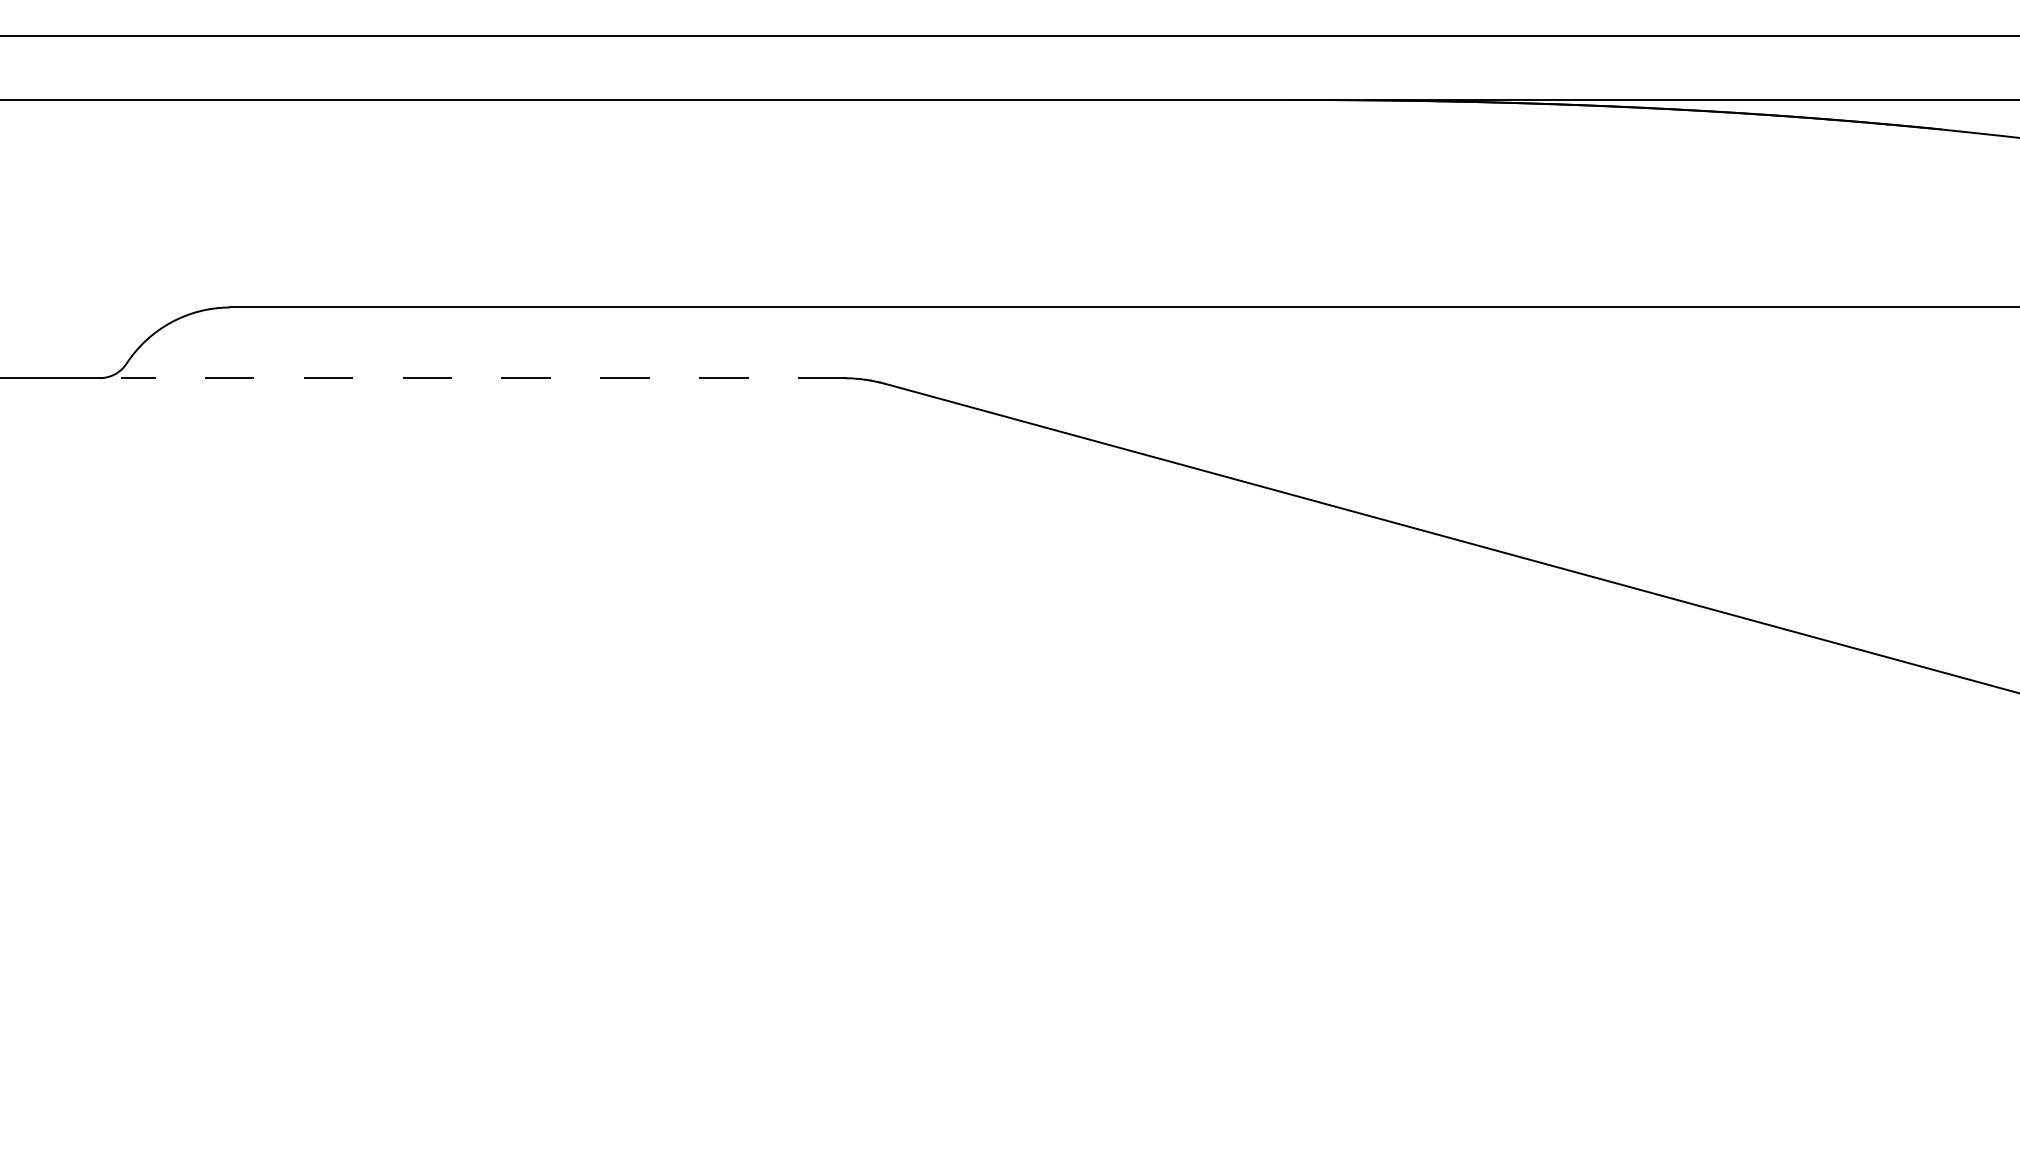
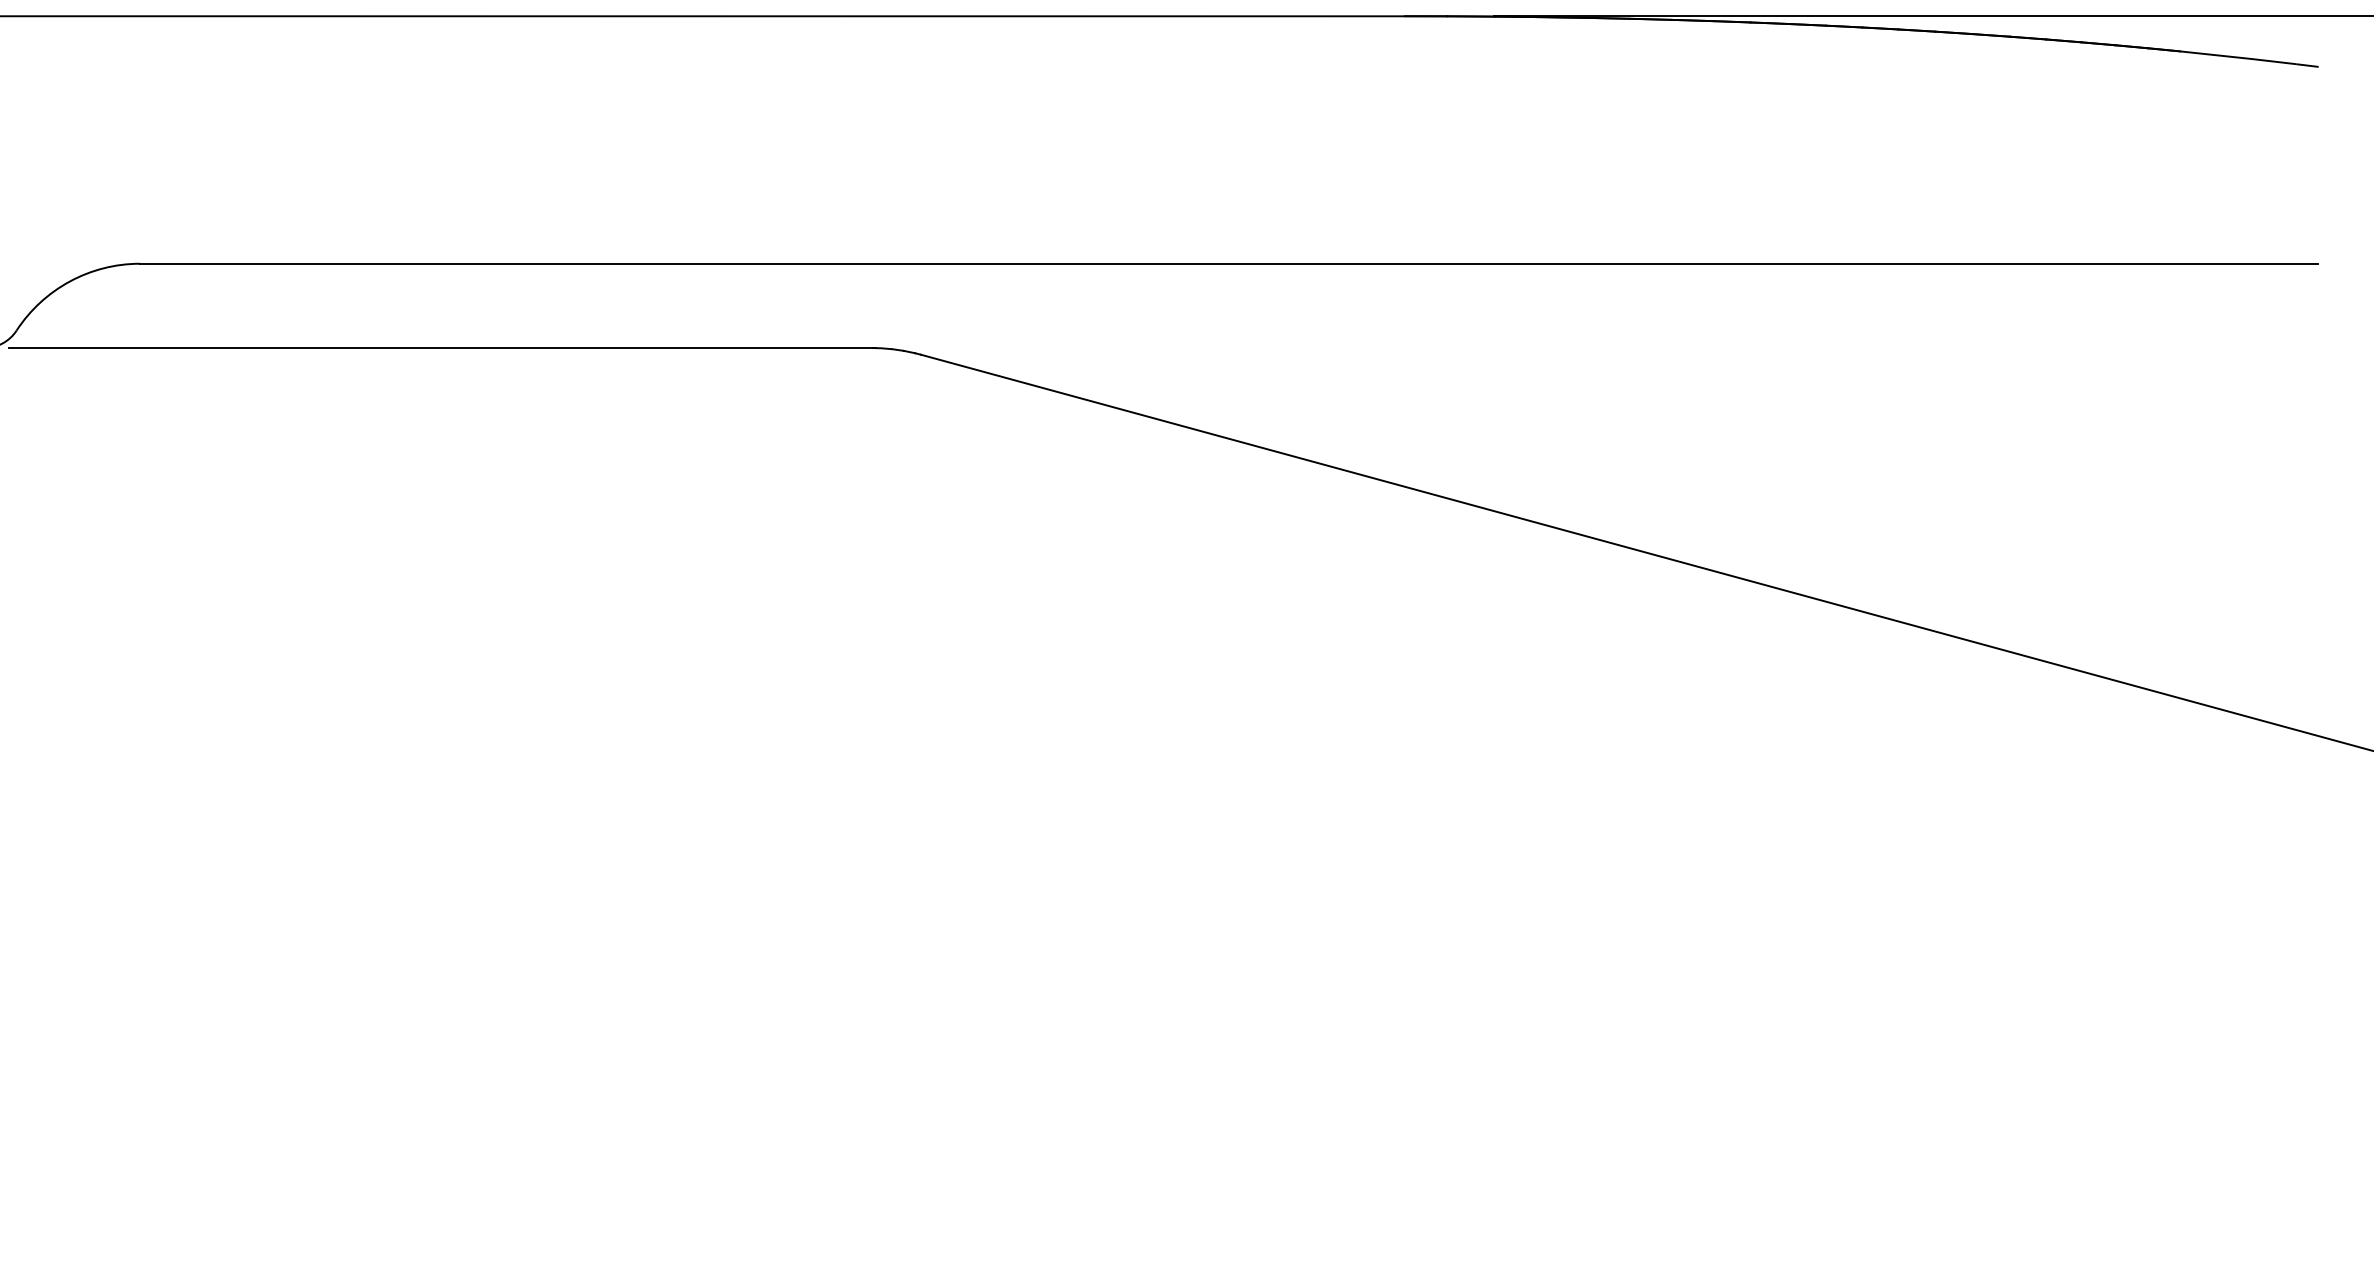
line: (483, 378) -> (442, 348), dashed -> solid

